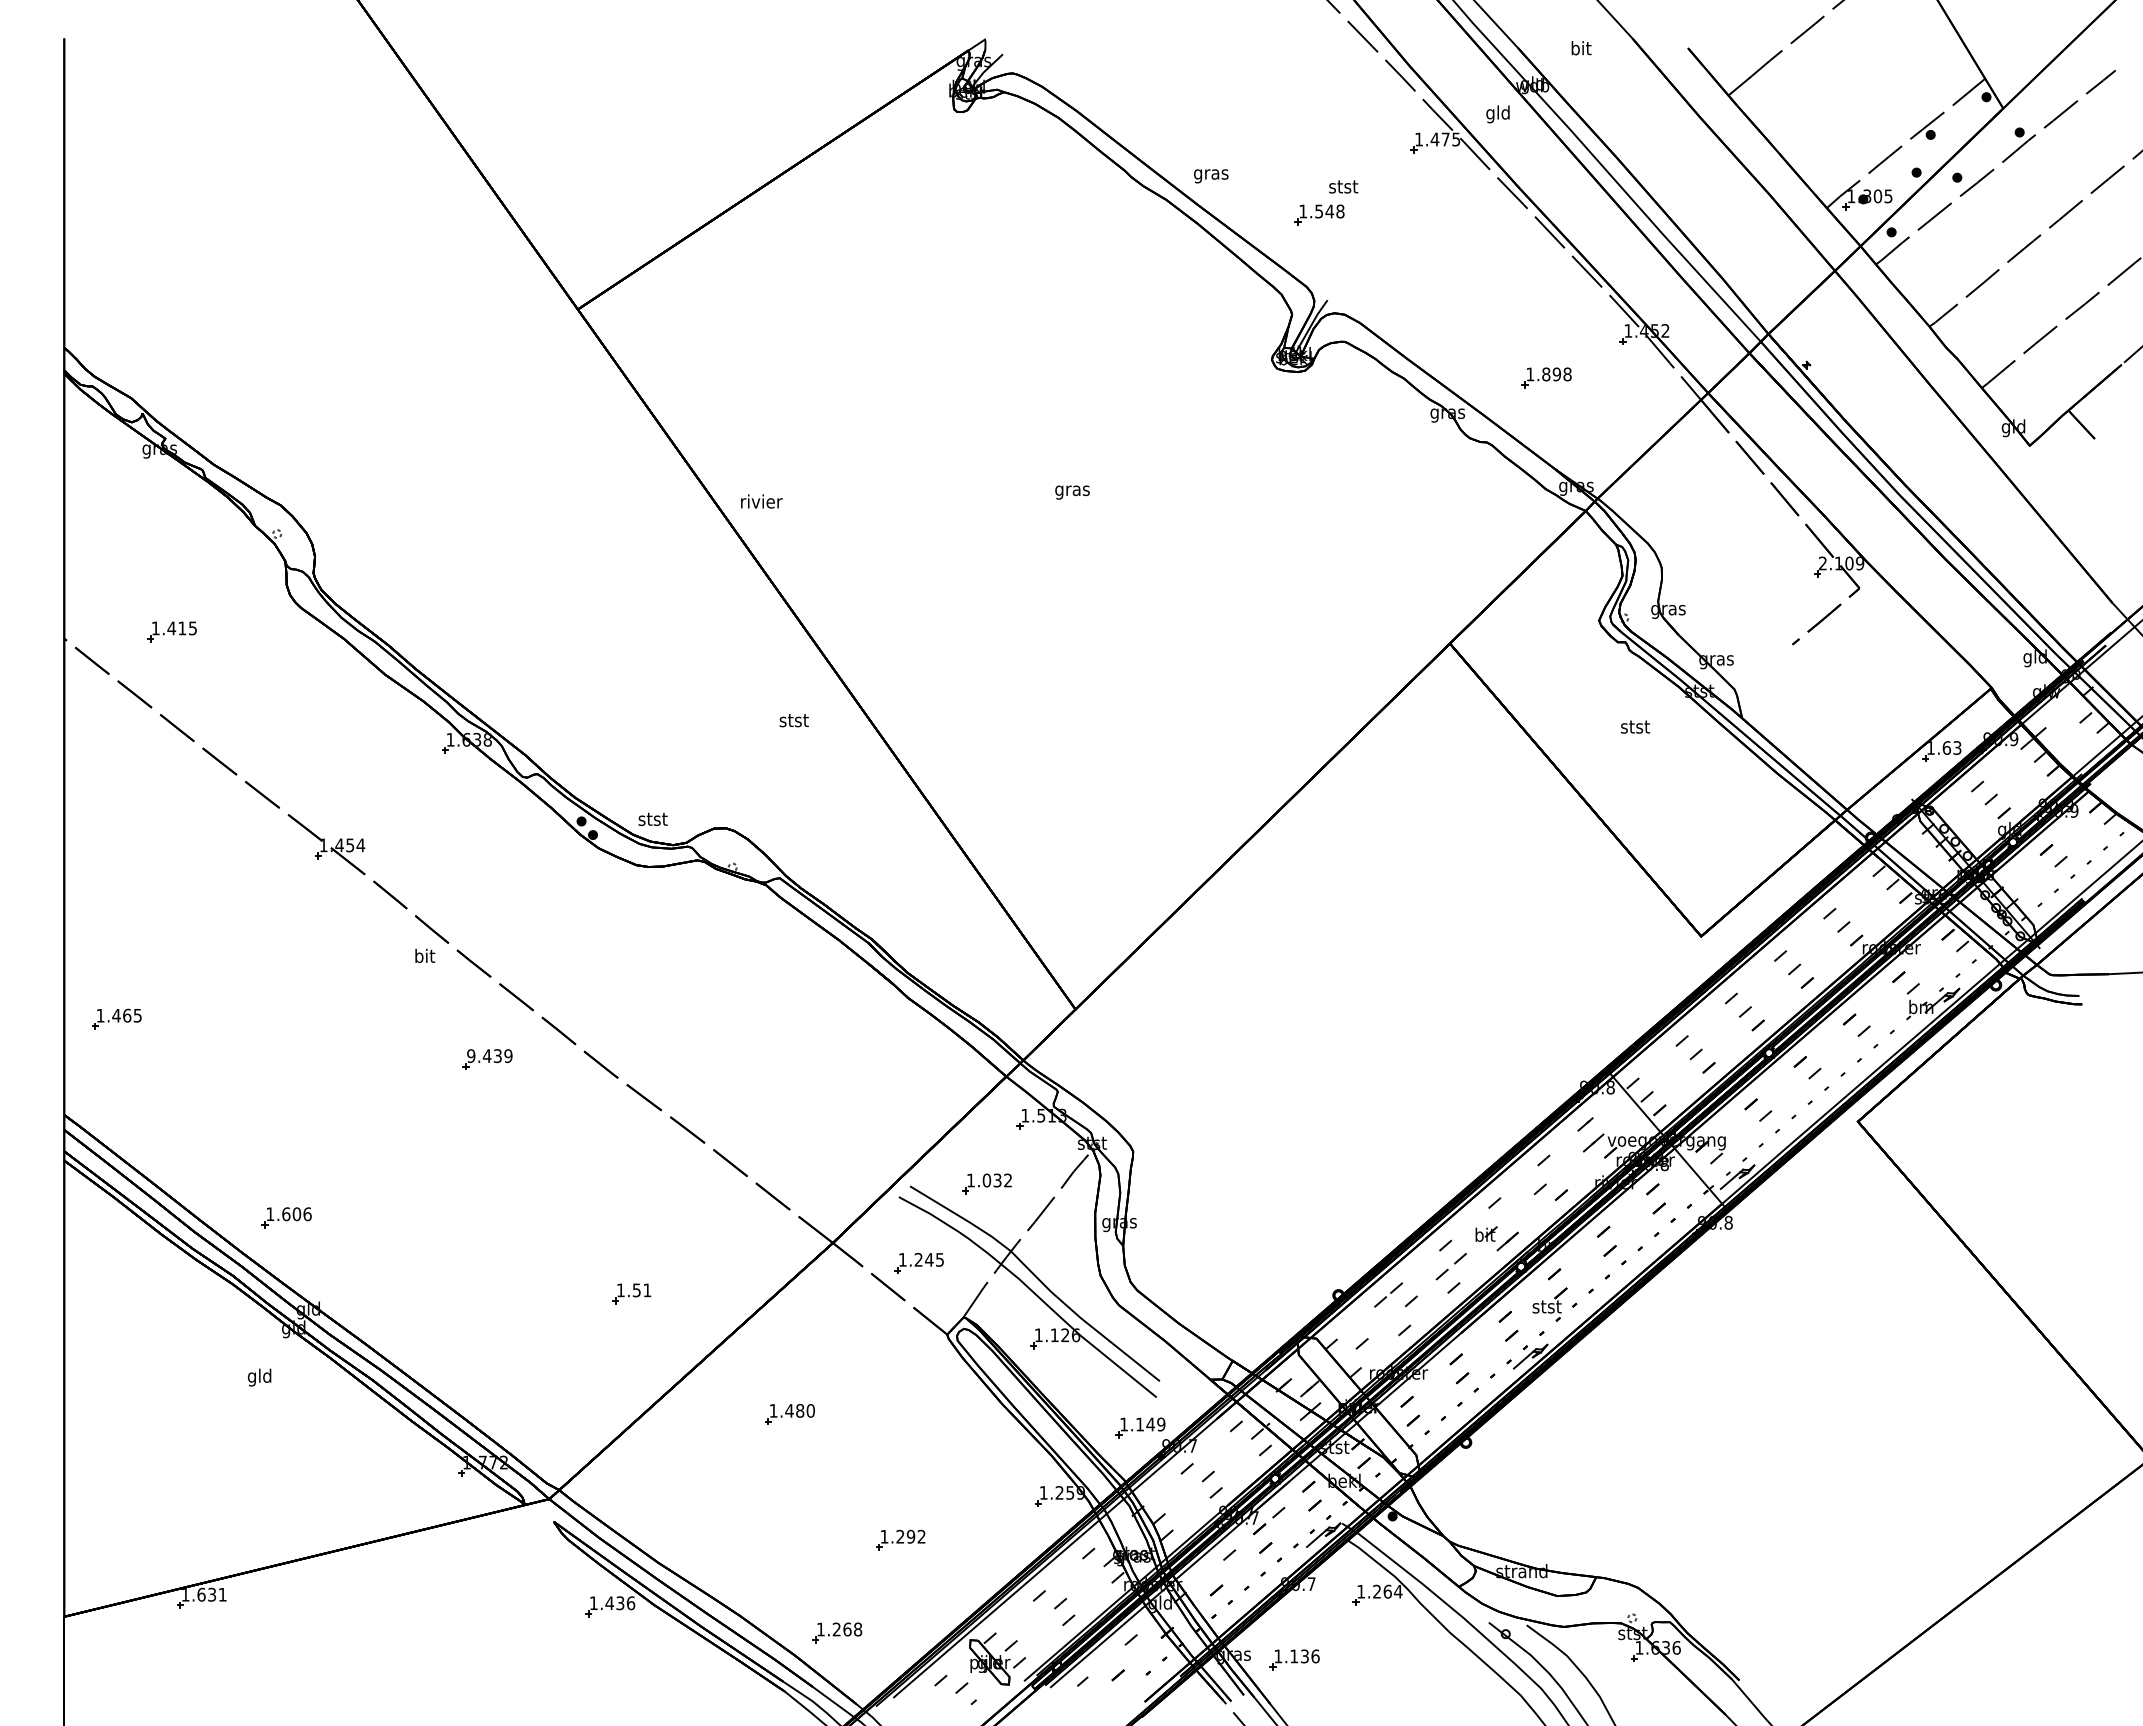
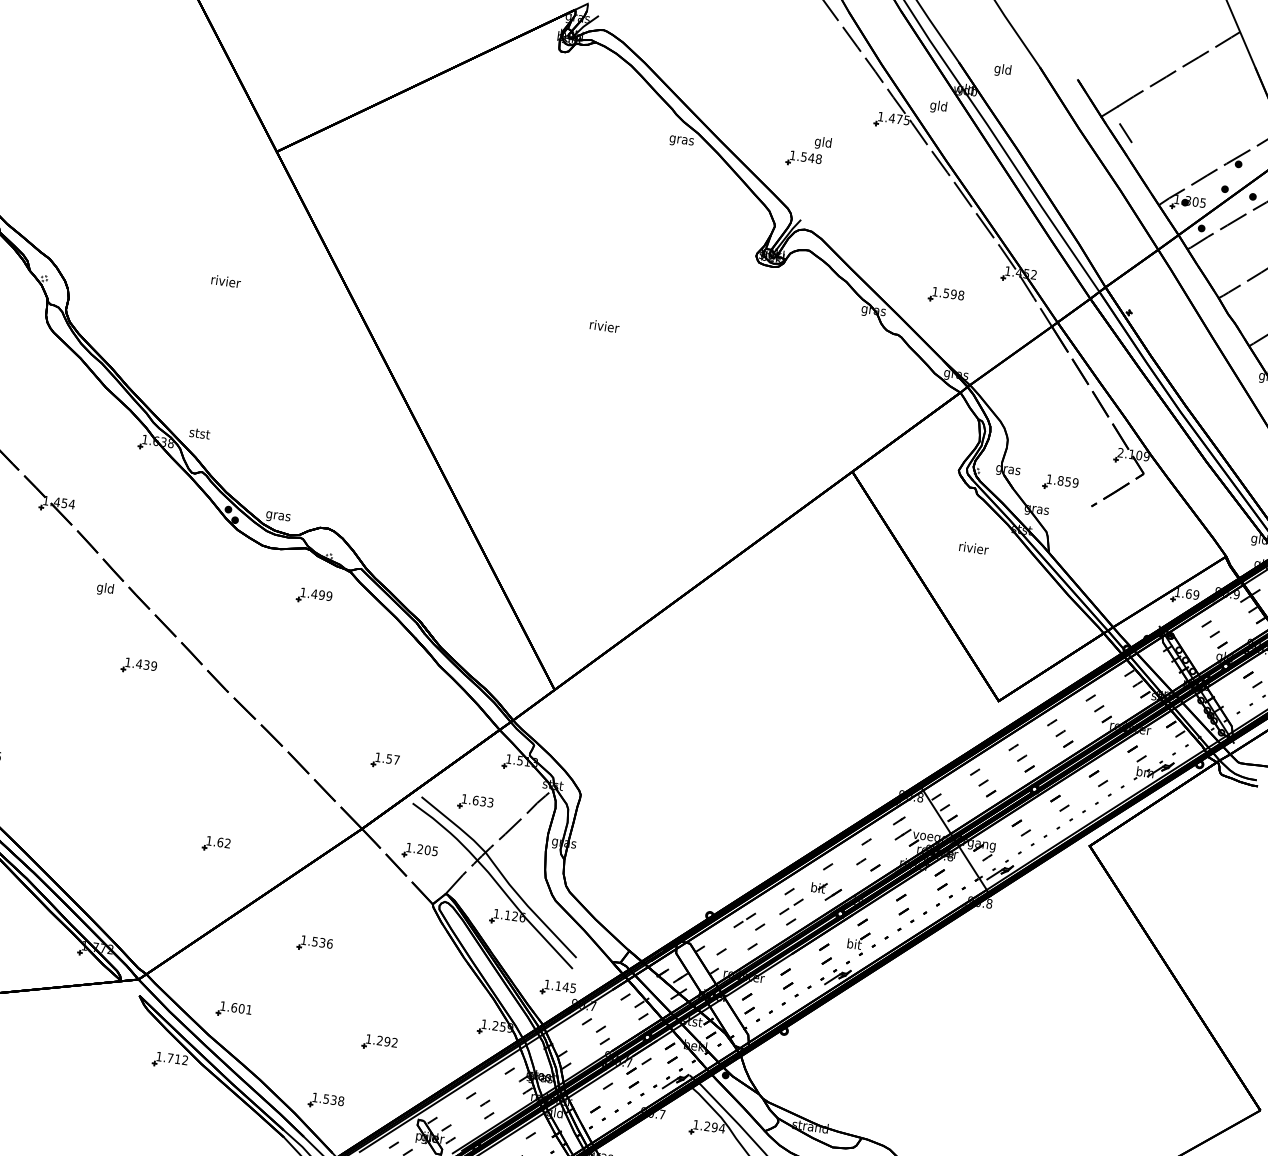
text: (1580, 49) -> (1002, 69), bit -> gld
line: (1765, 113) -> (1125, 132), added
text: (1211, 176) -> (681, 141), moved
text: (1343, 188) -> (823, 143), stst -> gld
text: (1546, 374) -> (946, 293), 1.898 -> 1.598
text: (1072, 490) -> (604, 327), gras -> rivier
text: (761, 501) -> (225, 281), moved
part: (1744, 617) -> (1060, 482), added
text: (793, 720) -> (199, 433), moved
text: (1635, 726) -> (973, 548), stst -> rivier
text: (1957, 747) -> (1196, 594), 1.63 -> 1.69
text: (652, 820) -> (278, 515), stst -> gras
part: (719, 926) -> (314, 596), added
text: (424, 957) -> (105, 588), bit -> gld
text: (471, 1056) -> (128, 662), 9.439 -> 1.439
part: (851, 1142) -> (385, 760), added
text: (997, 1180) -> (483, 801), 1.032 -> 1.633
text: (929, 1259) -> (427, 850), 1.245 -> 1.205
text: (641, 1290) -> (223, 843), 1.51 -> 1.62
text: (1546, 1306) -> (853, 944), stst -> bit
text: (800, 1410) -> (322, 942), 1.480 -> 1.536
text: (1161, 1424) -> (573, 988), 1.149 -> 1.145
part: (689, 1522) -> (234, 1009), added
text: (1387, 1591) -> (714, 1127), 1.264 -> 1.294
text: (620, 1603) -> (177, 1059), 1.436 -> 1.712
text: (841, 1629) -> (329, 1099), 1.268 -> 1.538

